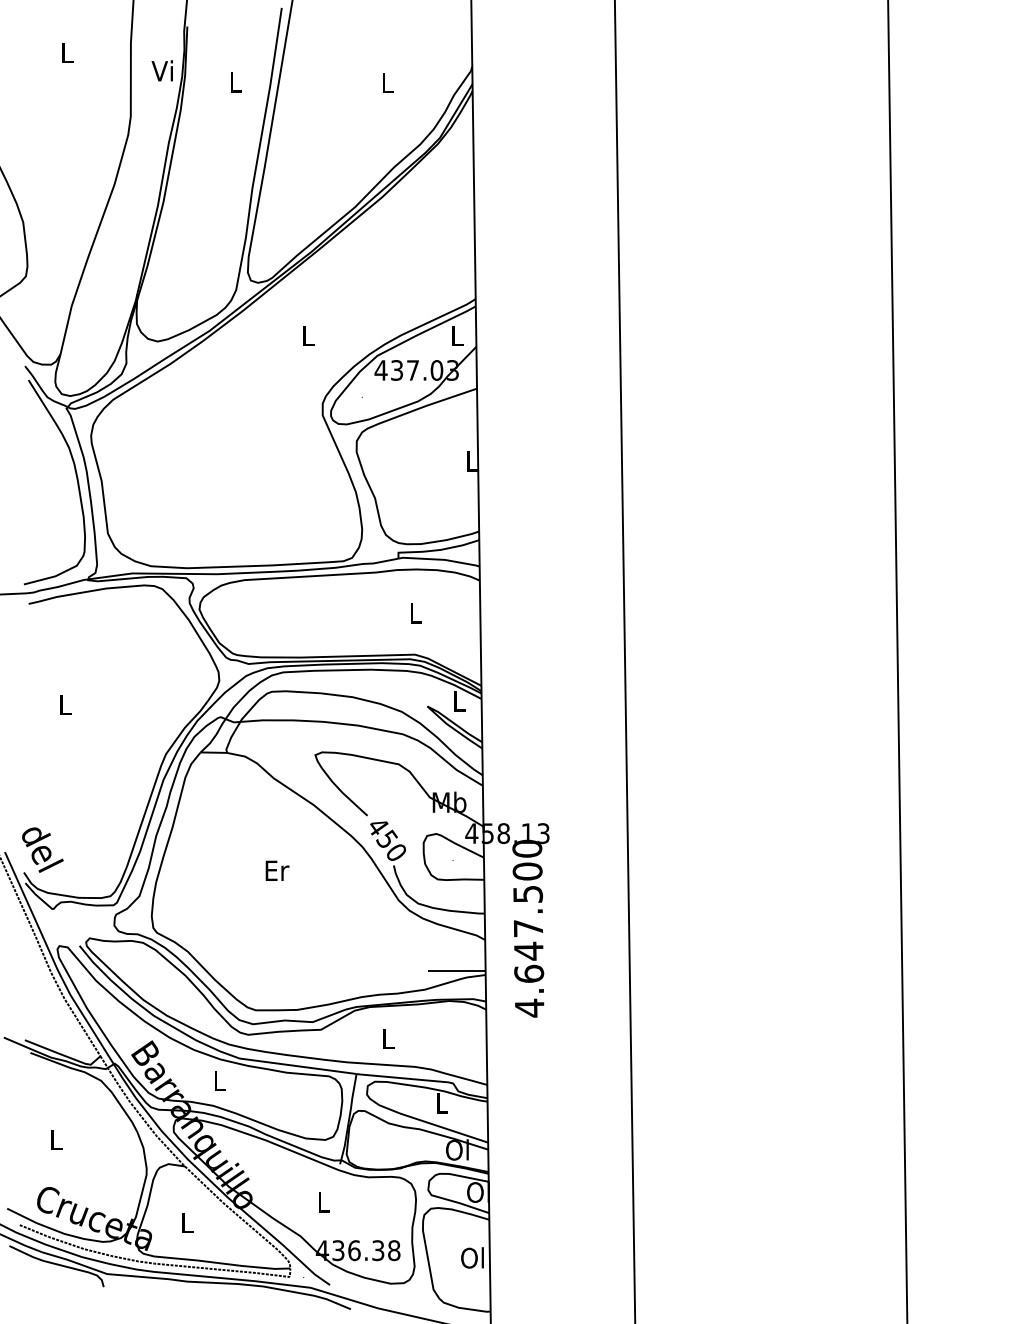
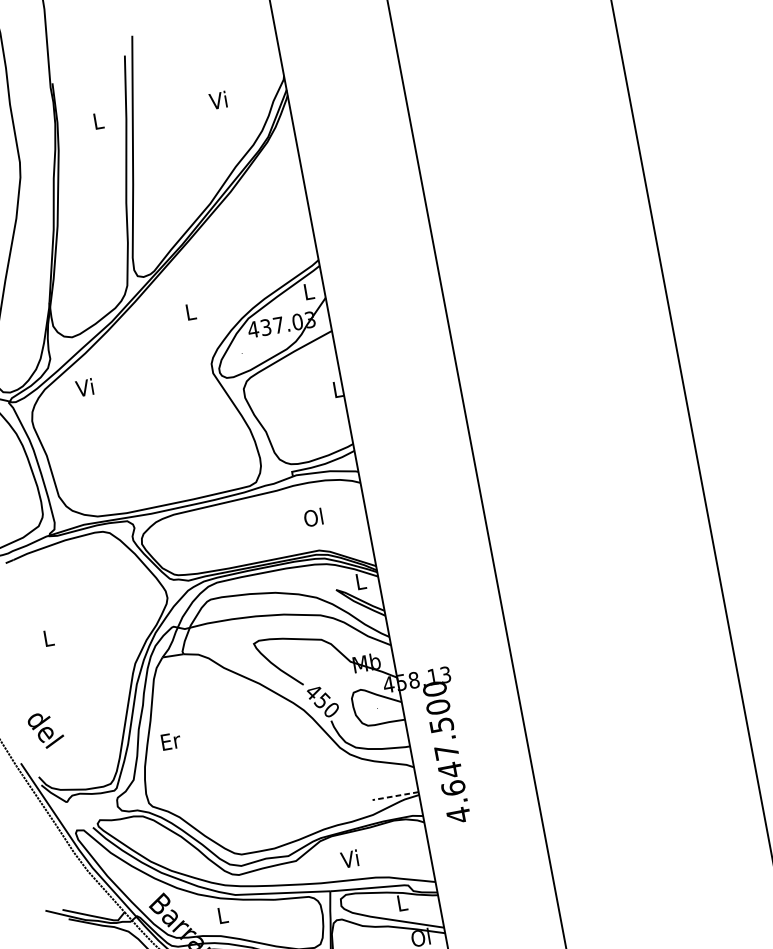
text: (161, 70) -> (83, 387), moved
text: (386, 82) -> (218, 100), L -> Vi
text: (414, 612) -> (313, 517), L -> Ol
text: (42, 849) -> (45, 729), moved
text: (277, 870) -> (171, 741), moved
line: (456, 971) -> (395, 796), solid -> dashed
text: (386, 1038) -> (349, 858), L -> Vi

